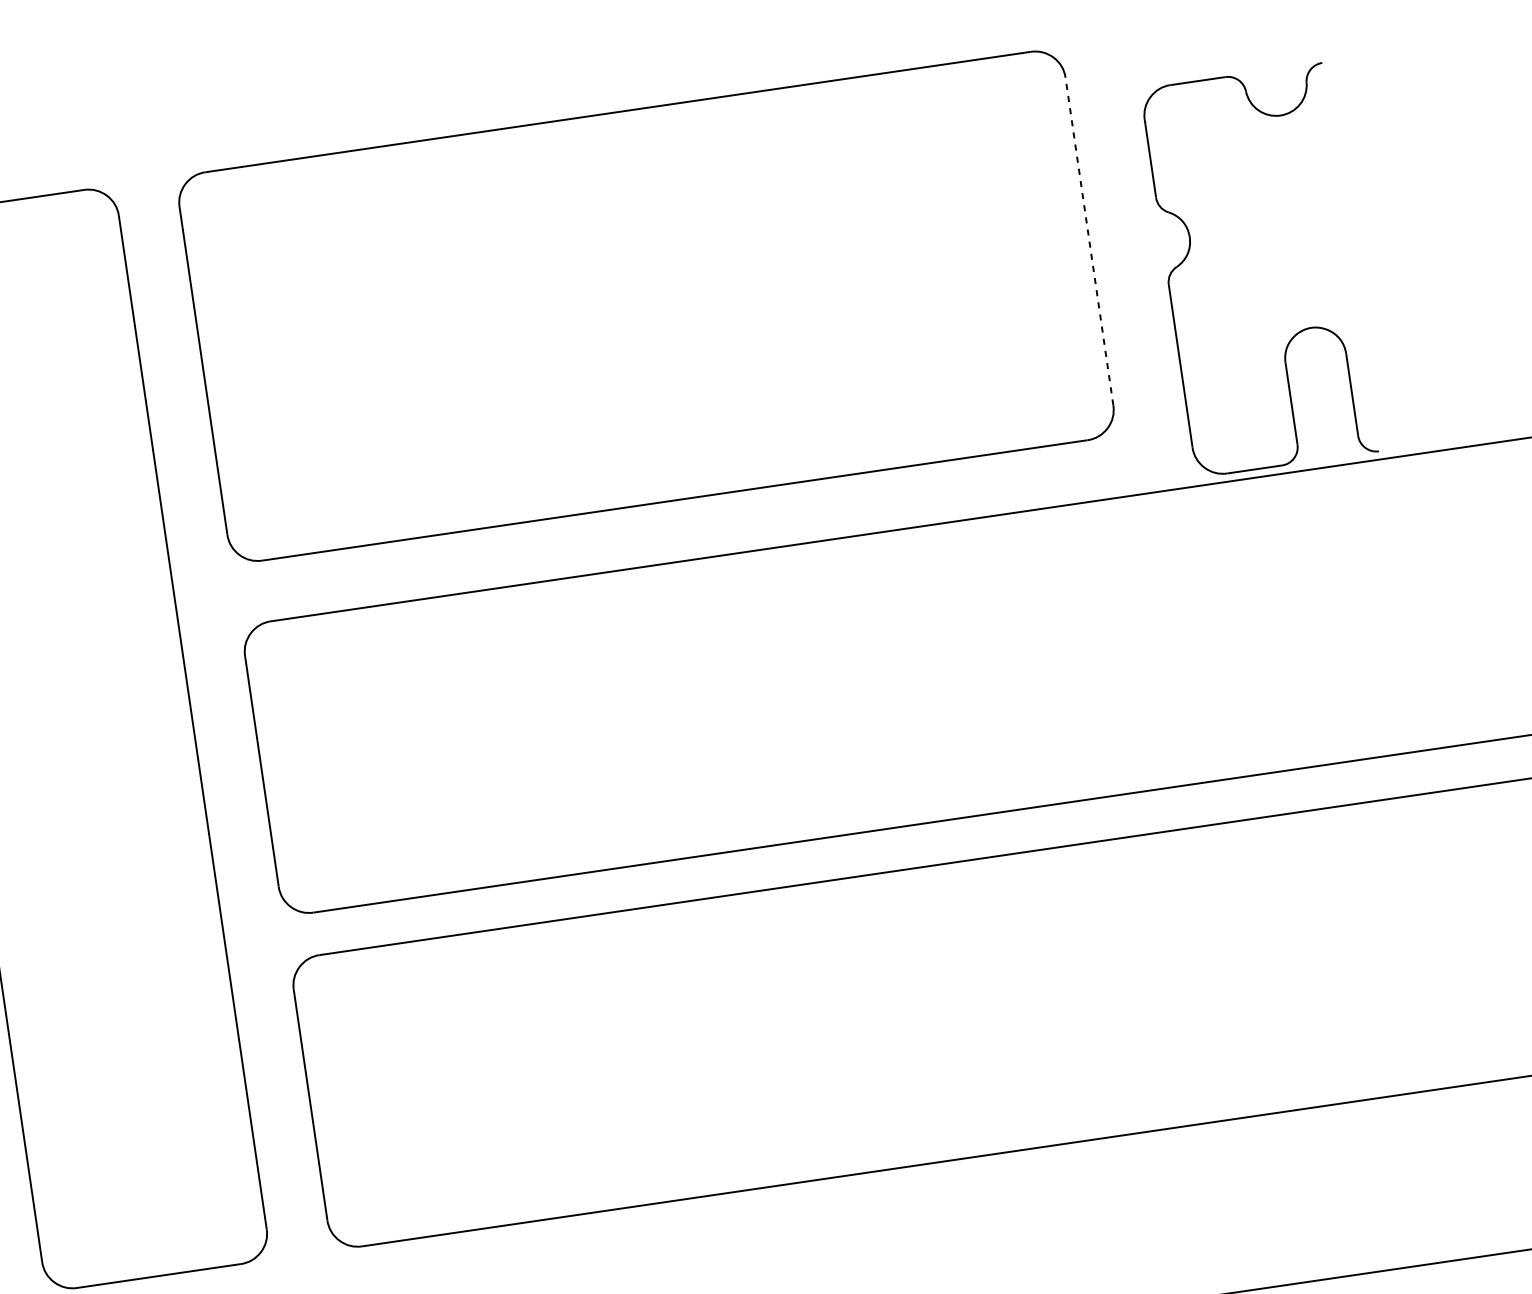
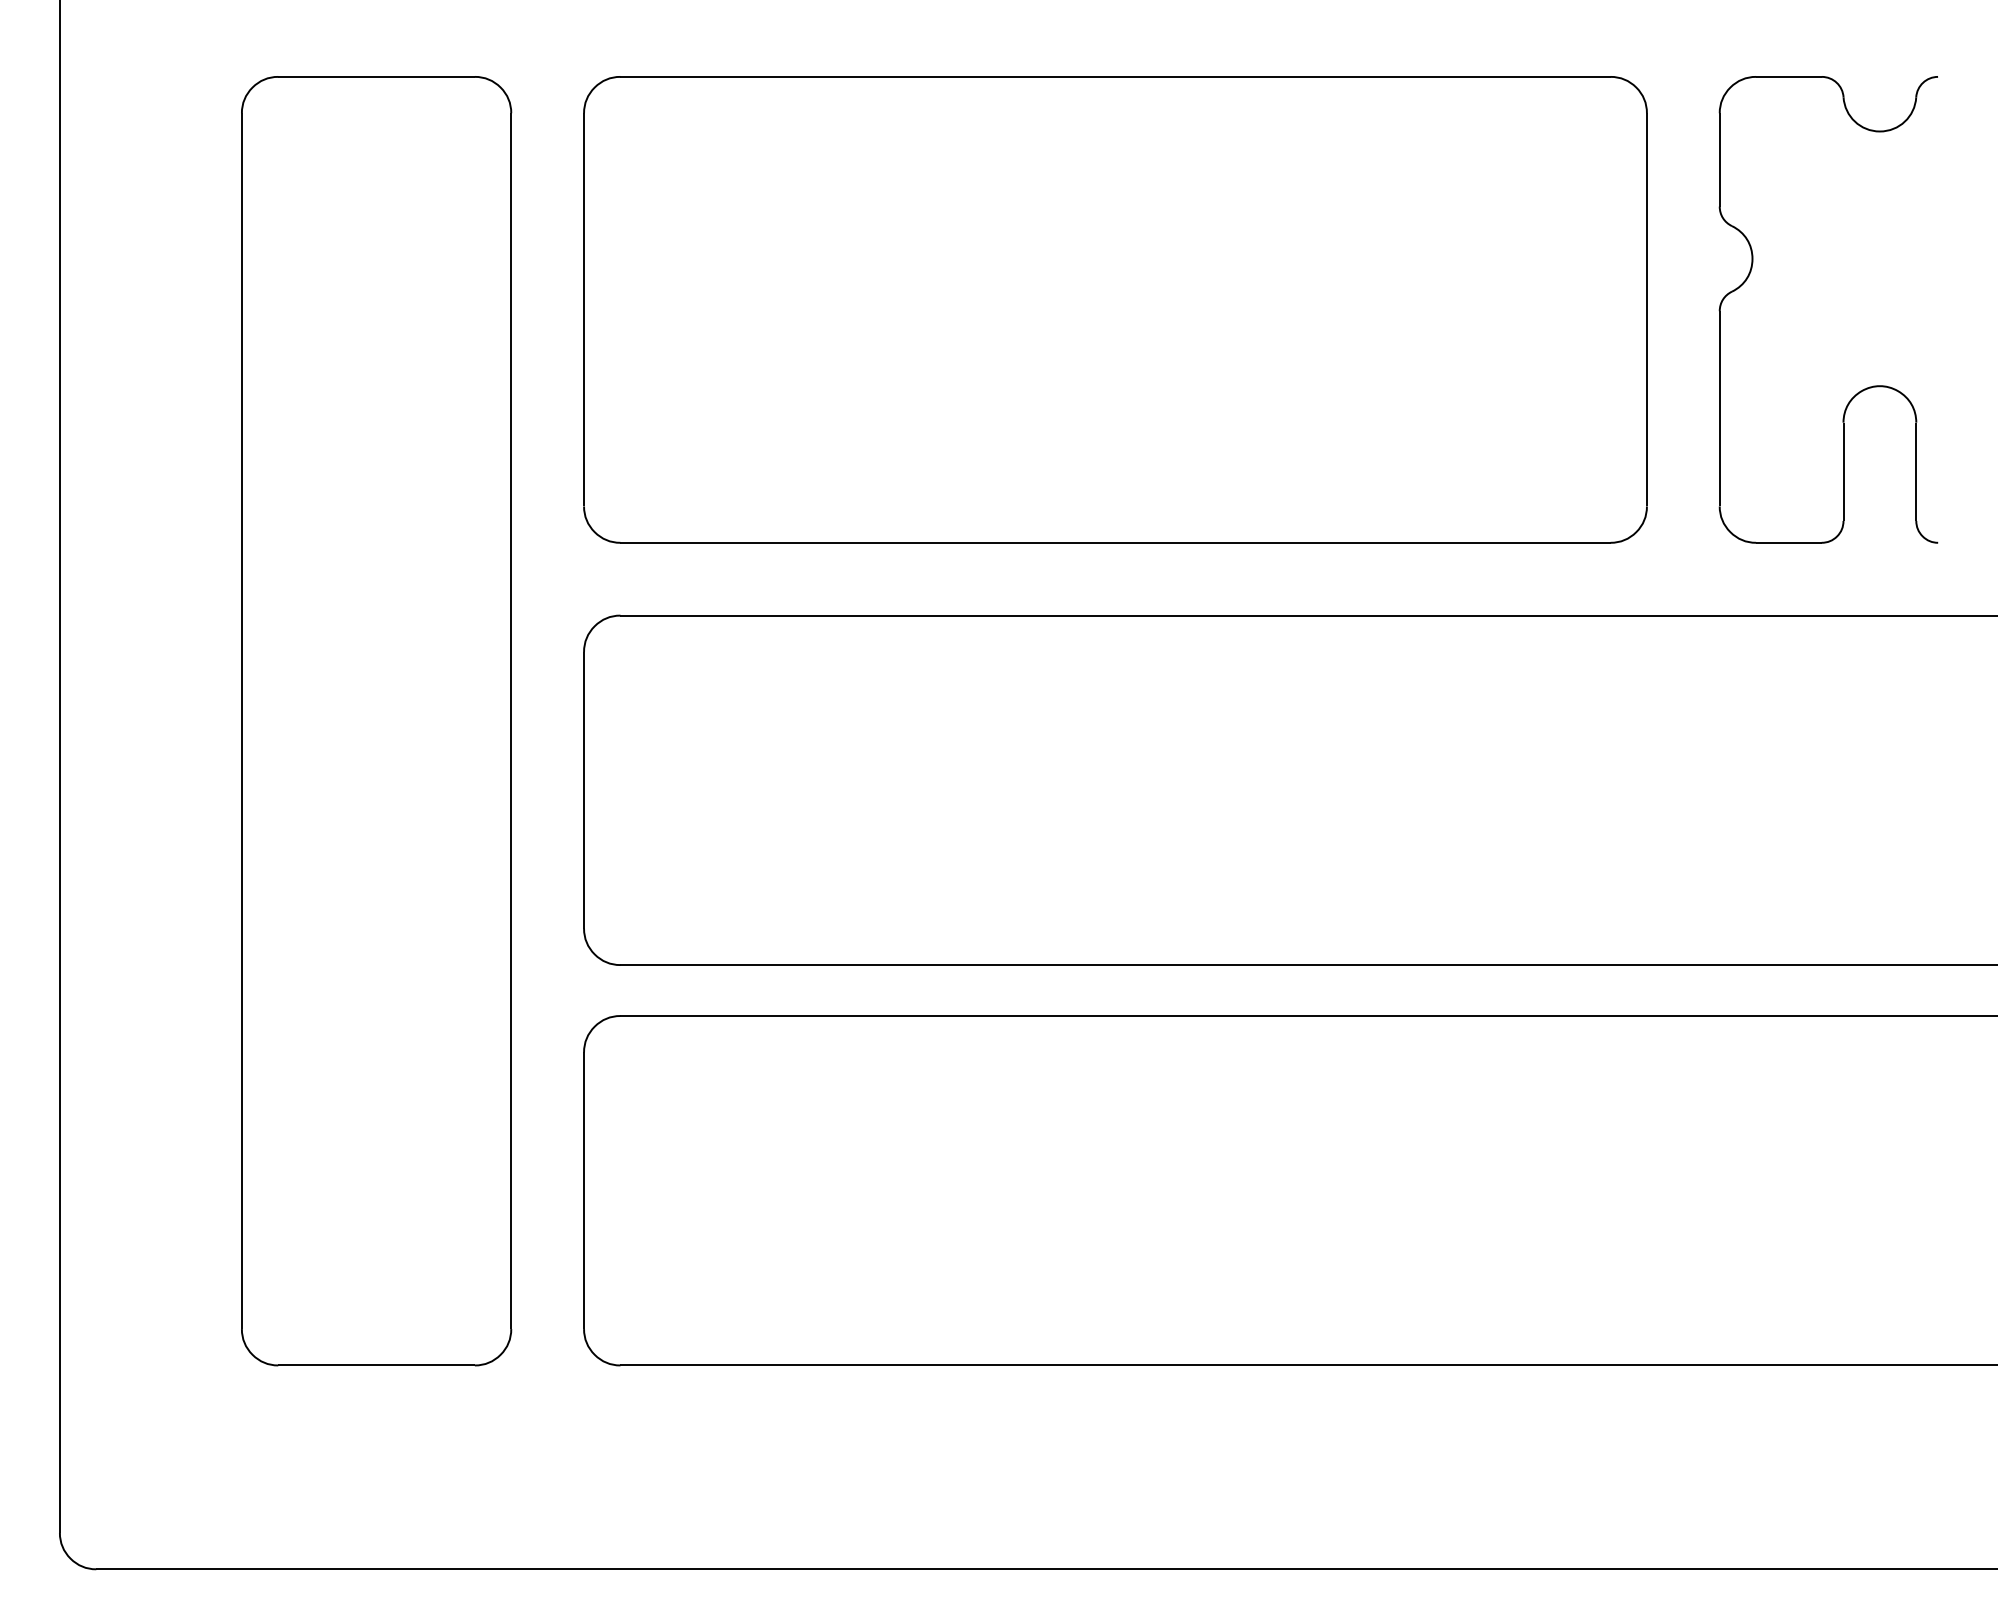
line: (1089, 241) -> (1646, 309), dashed -> solid
part: (1189, 250) -> (1750, 274), moved

